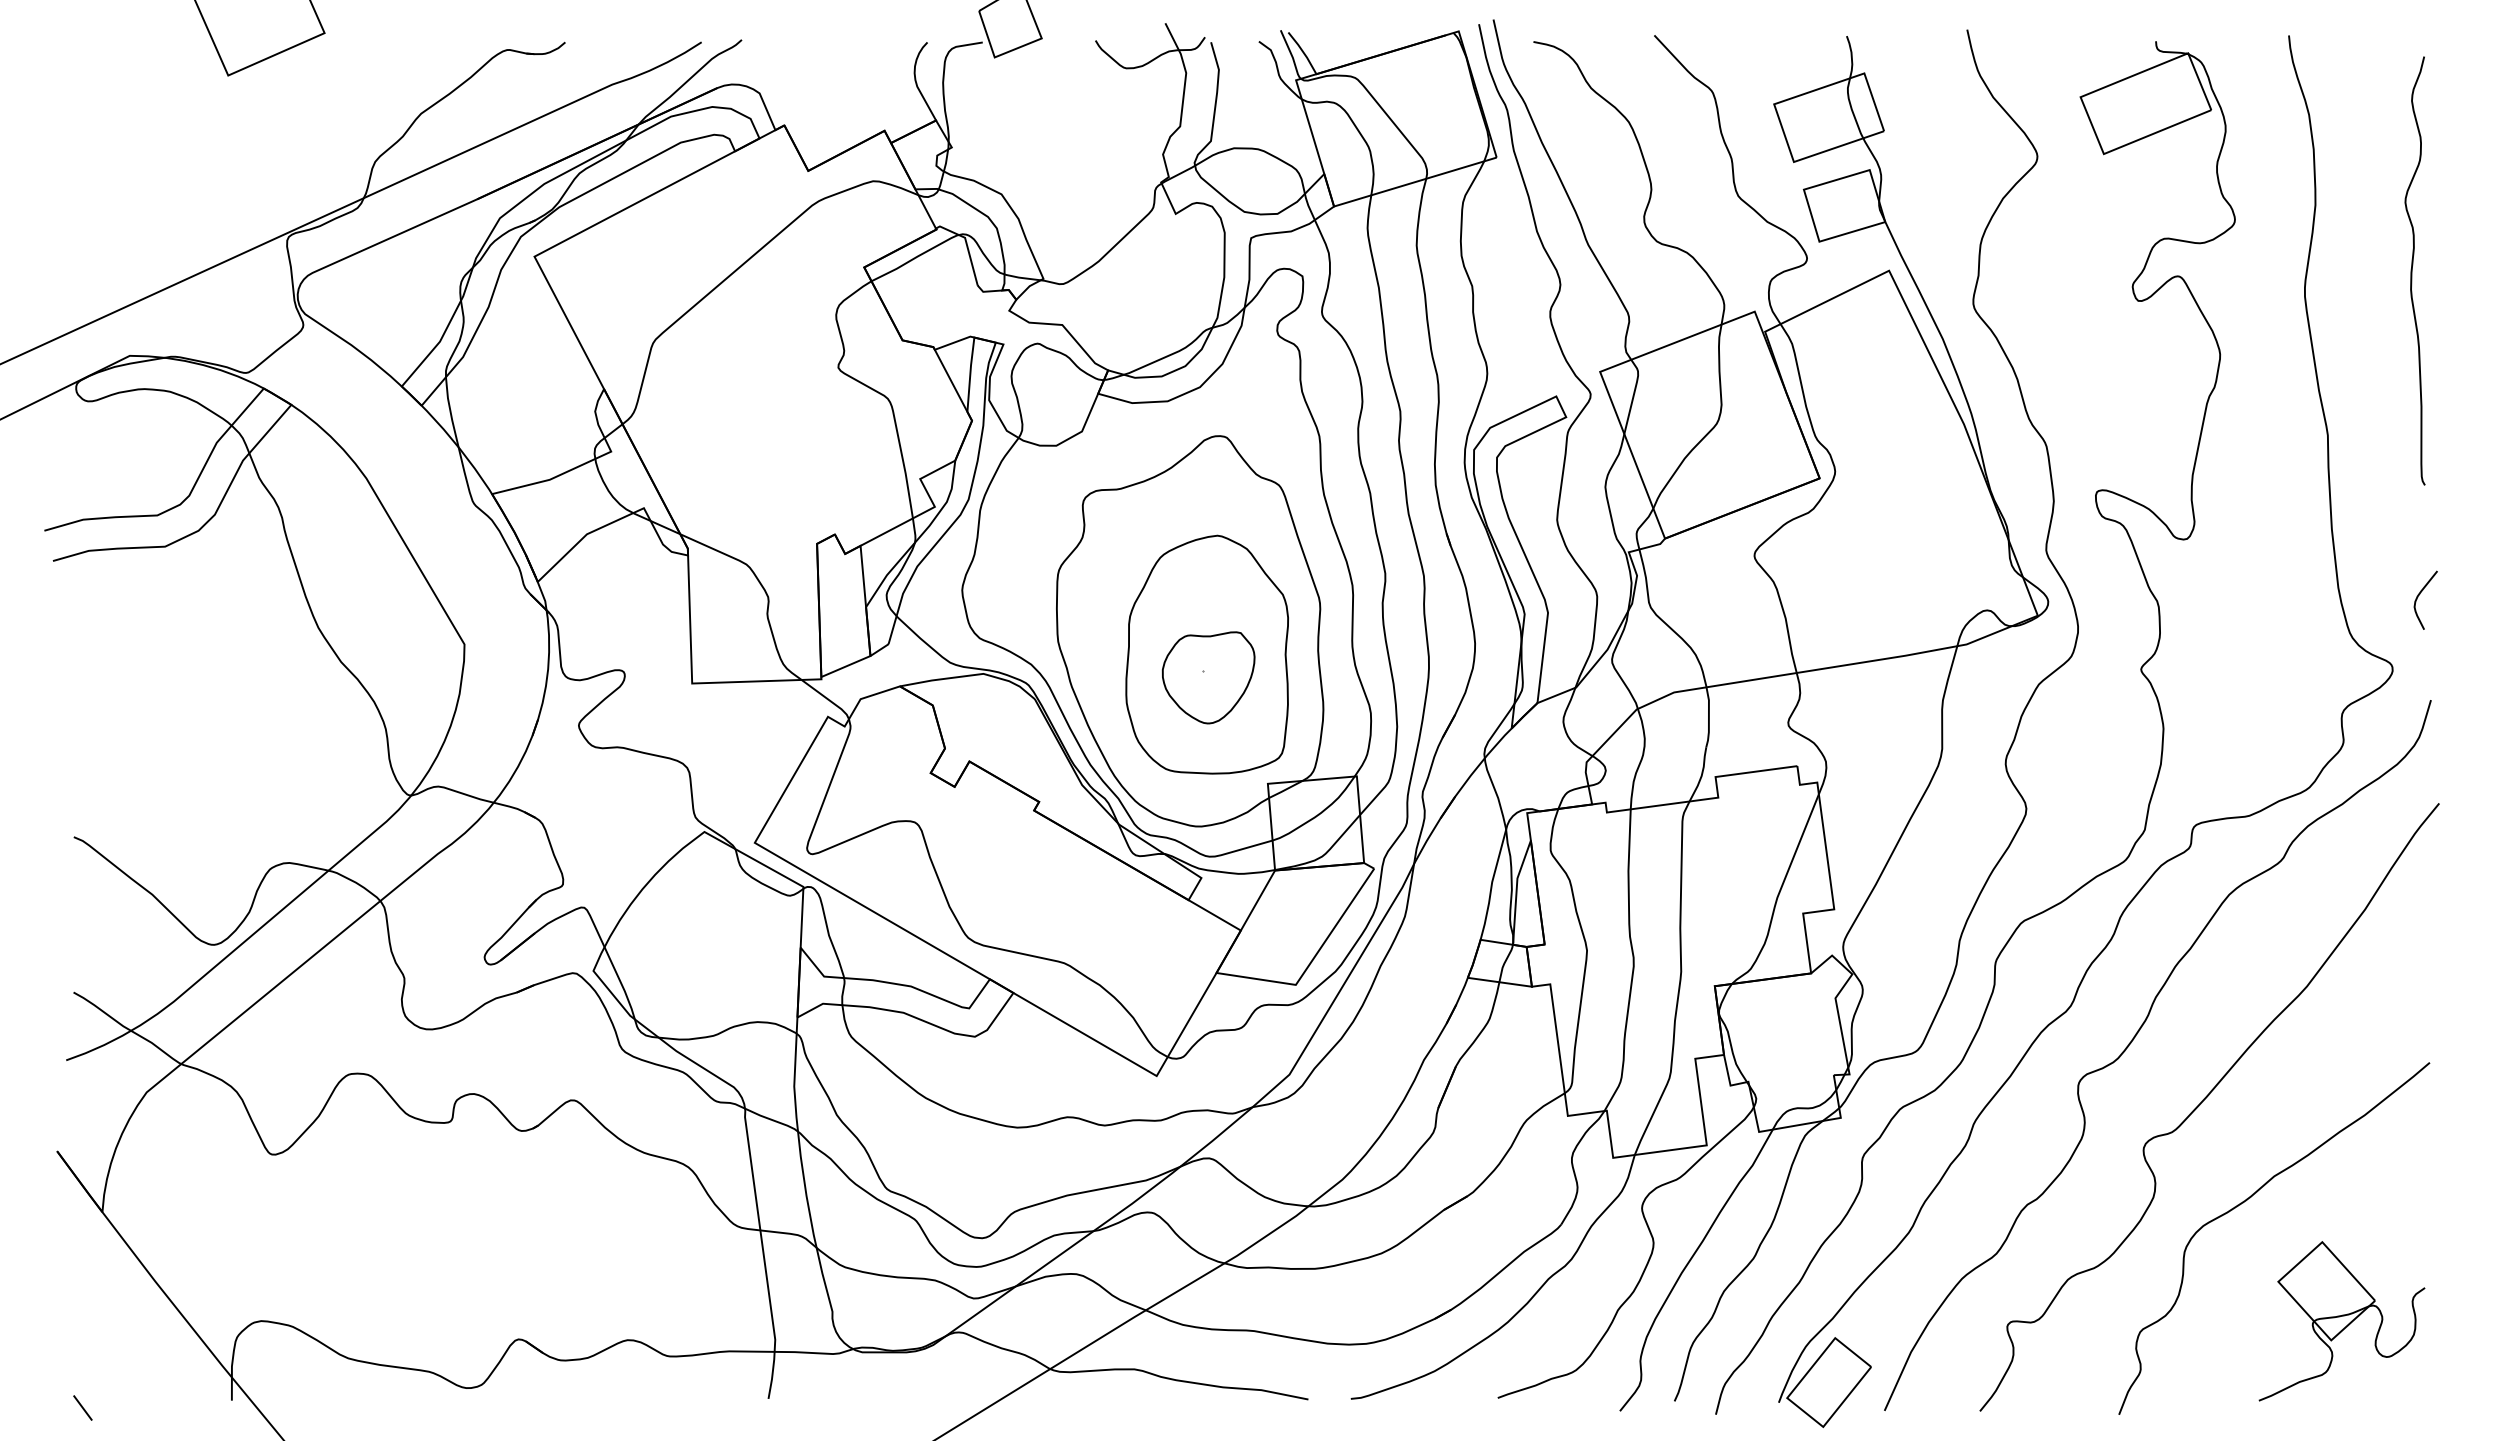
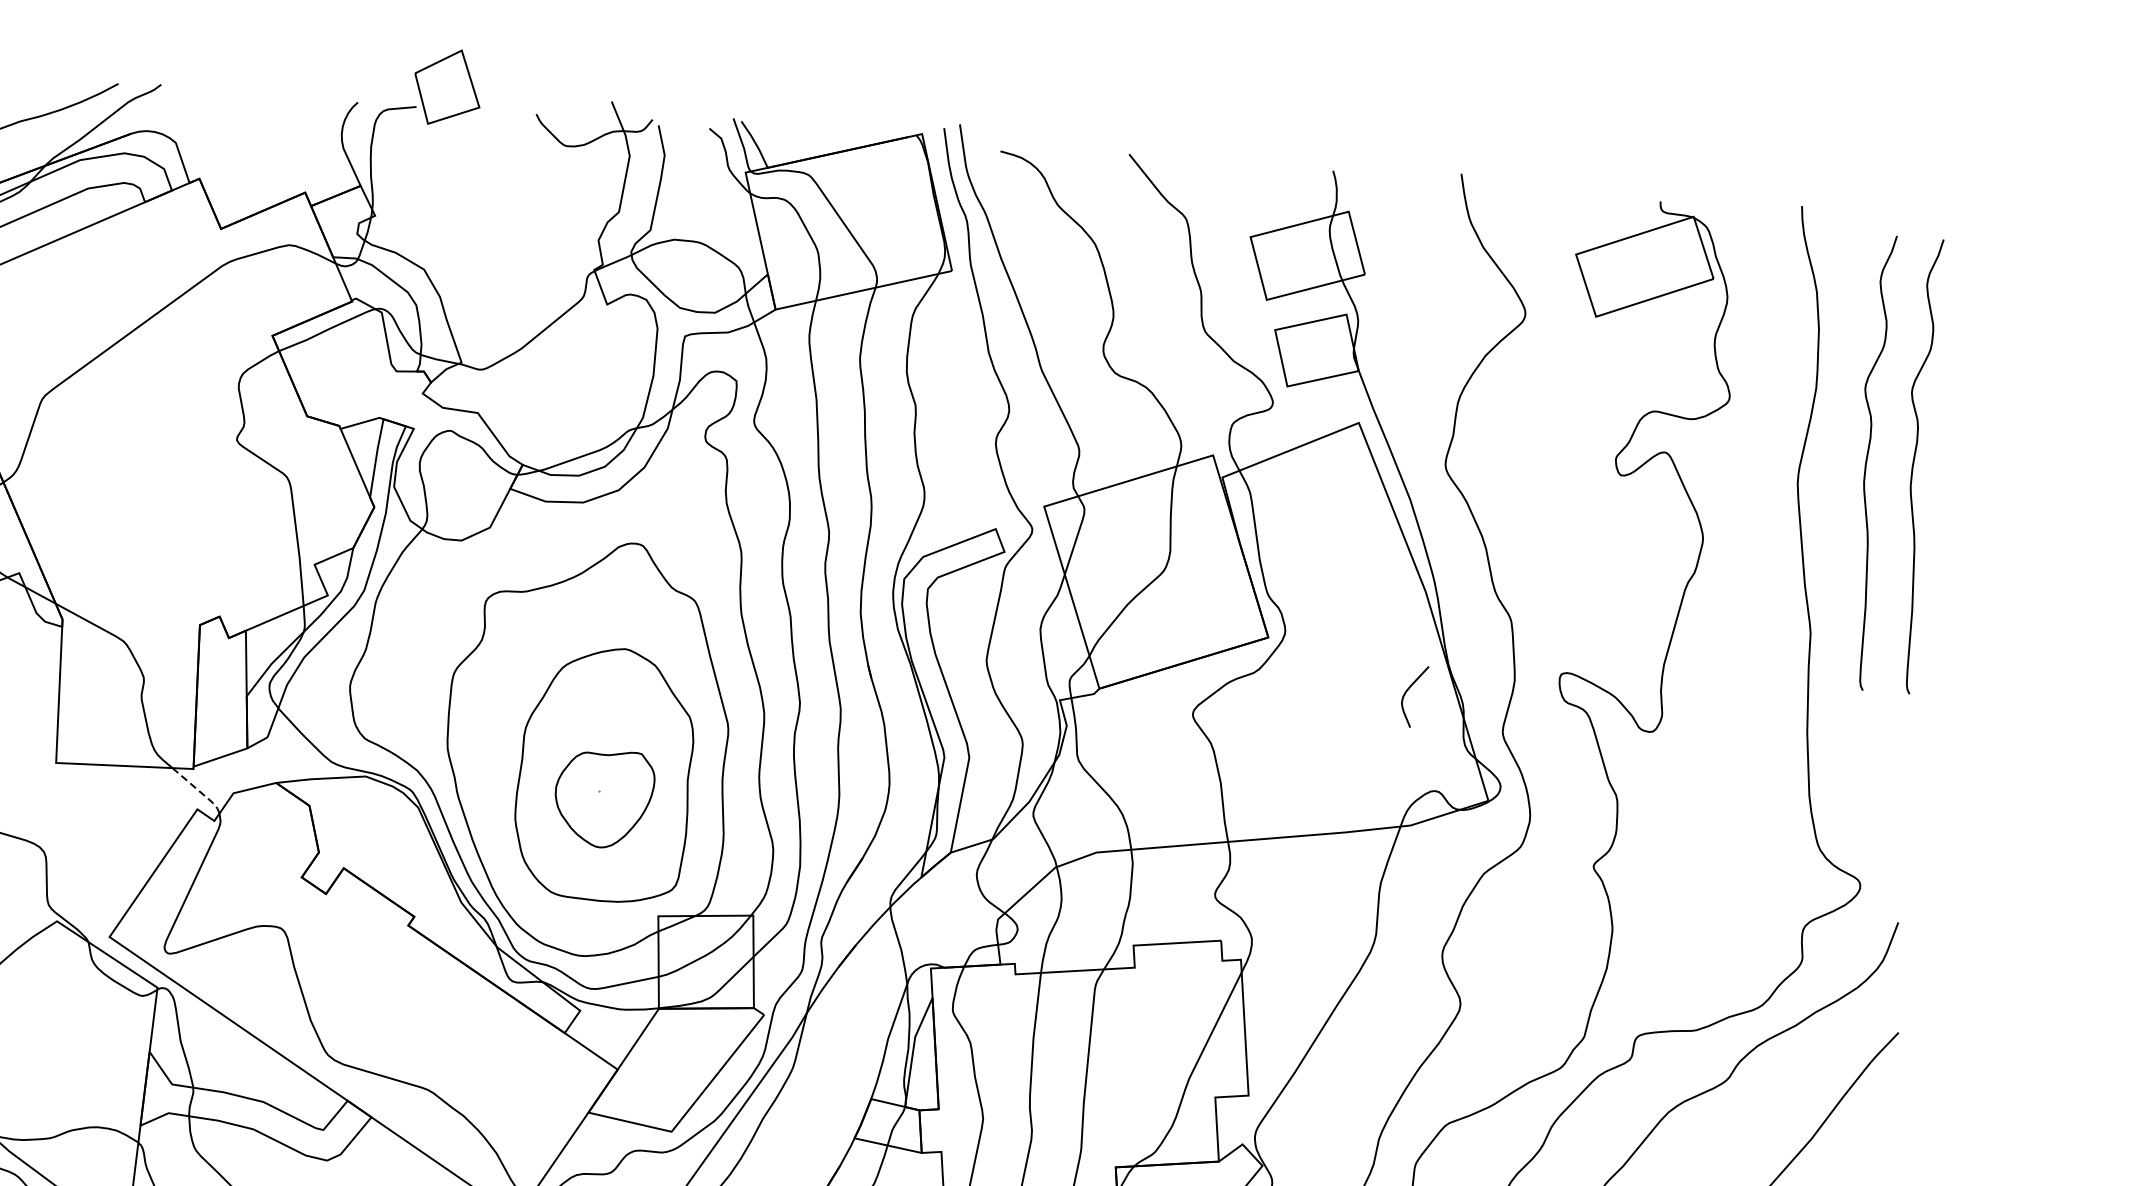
curve: (2368, 270) -> (1867, 461), added
curve: (2420, 594) -> (1409, 690), moved
line: (827, 699) -> (198, 790), solid -> dashed

